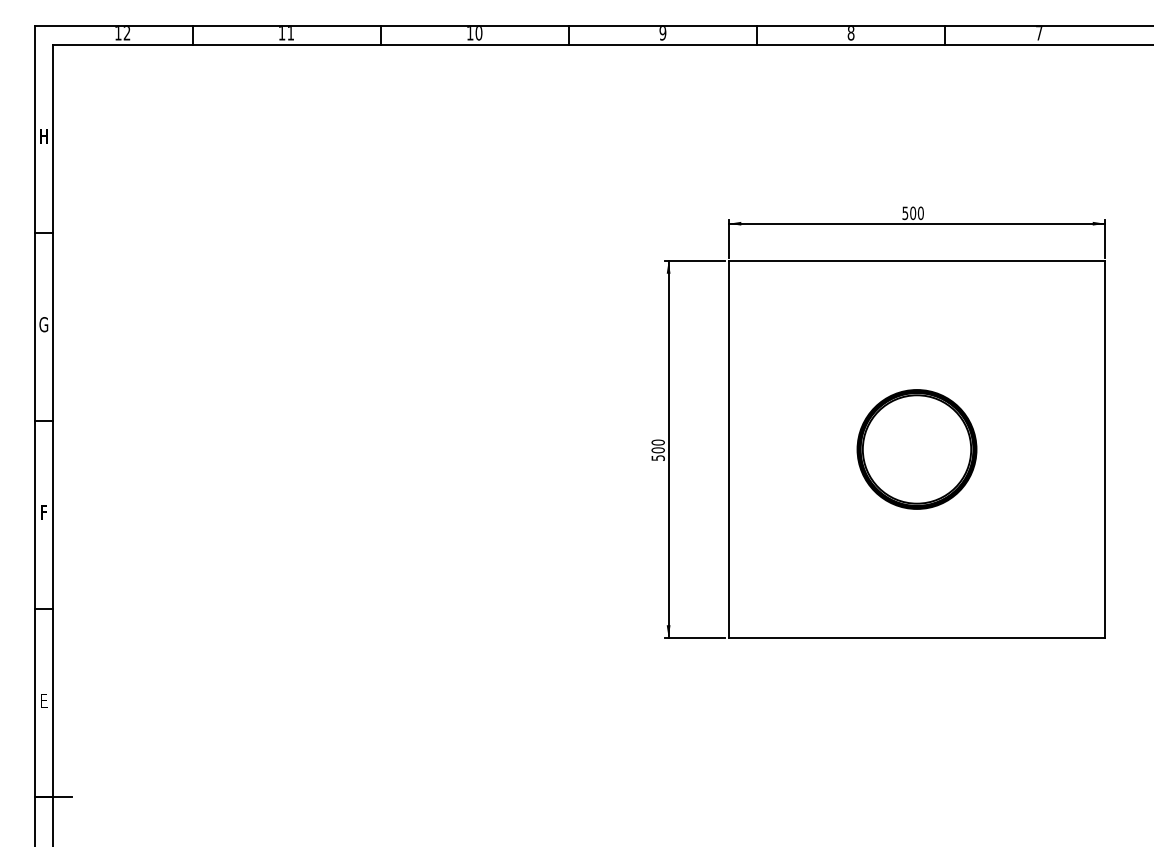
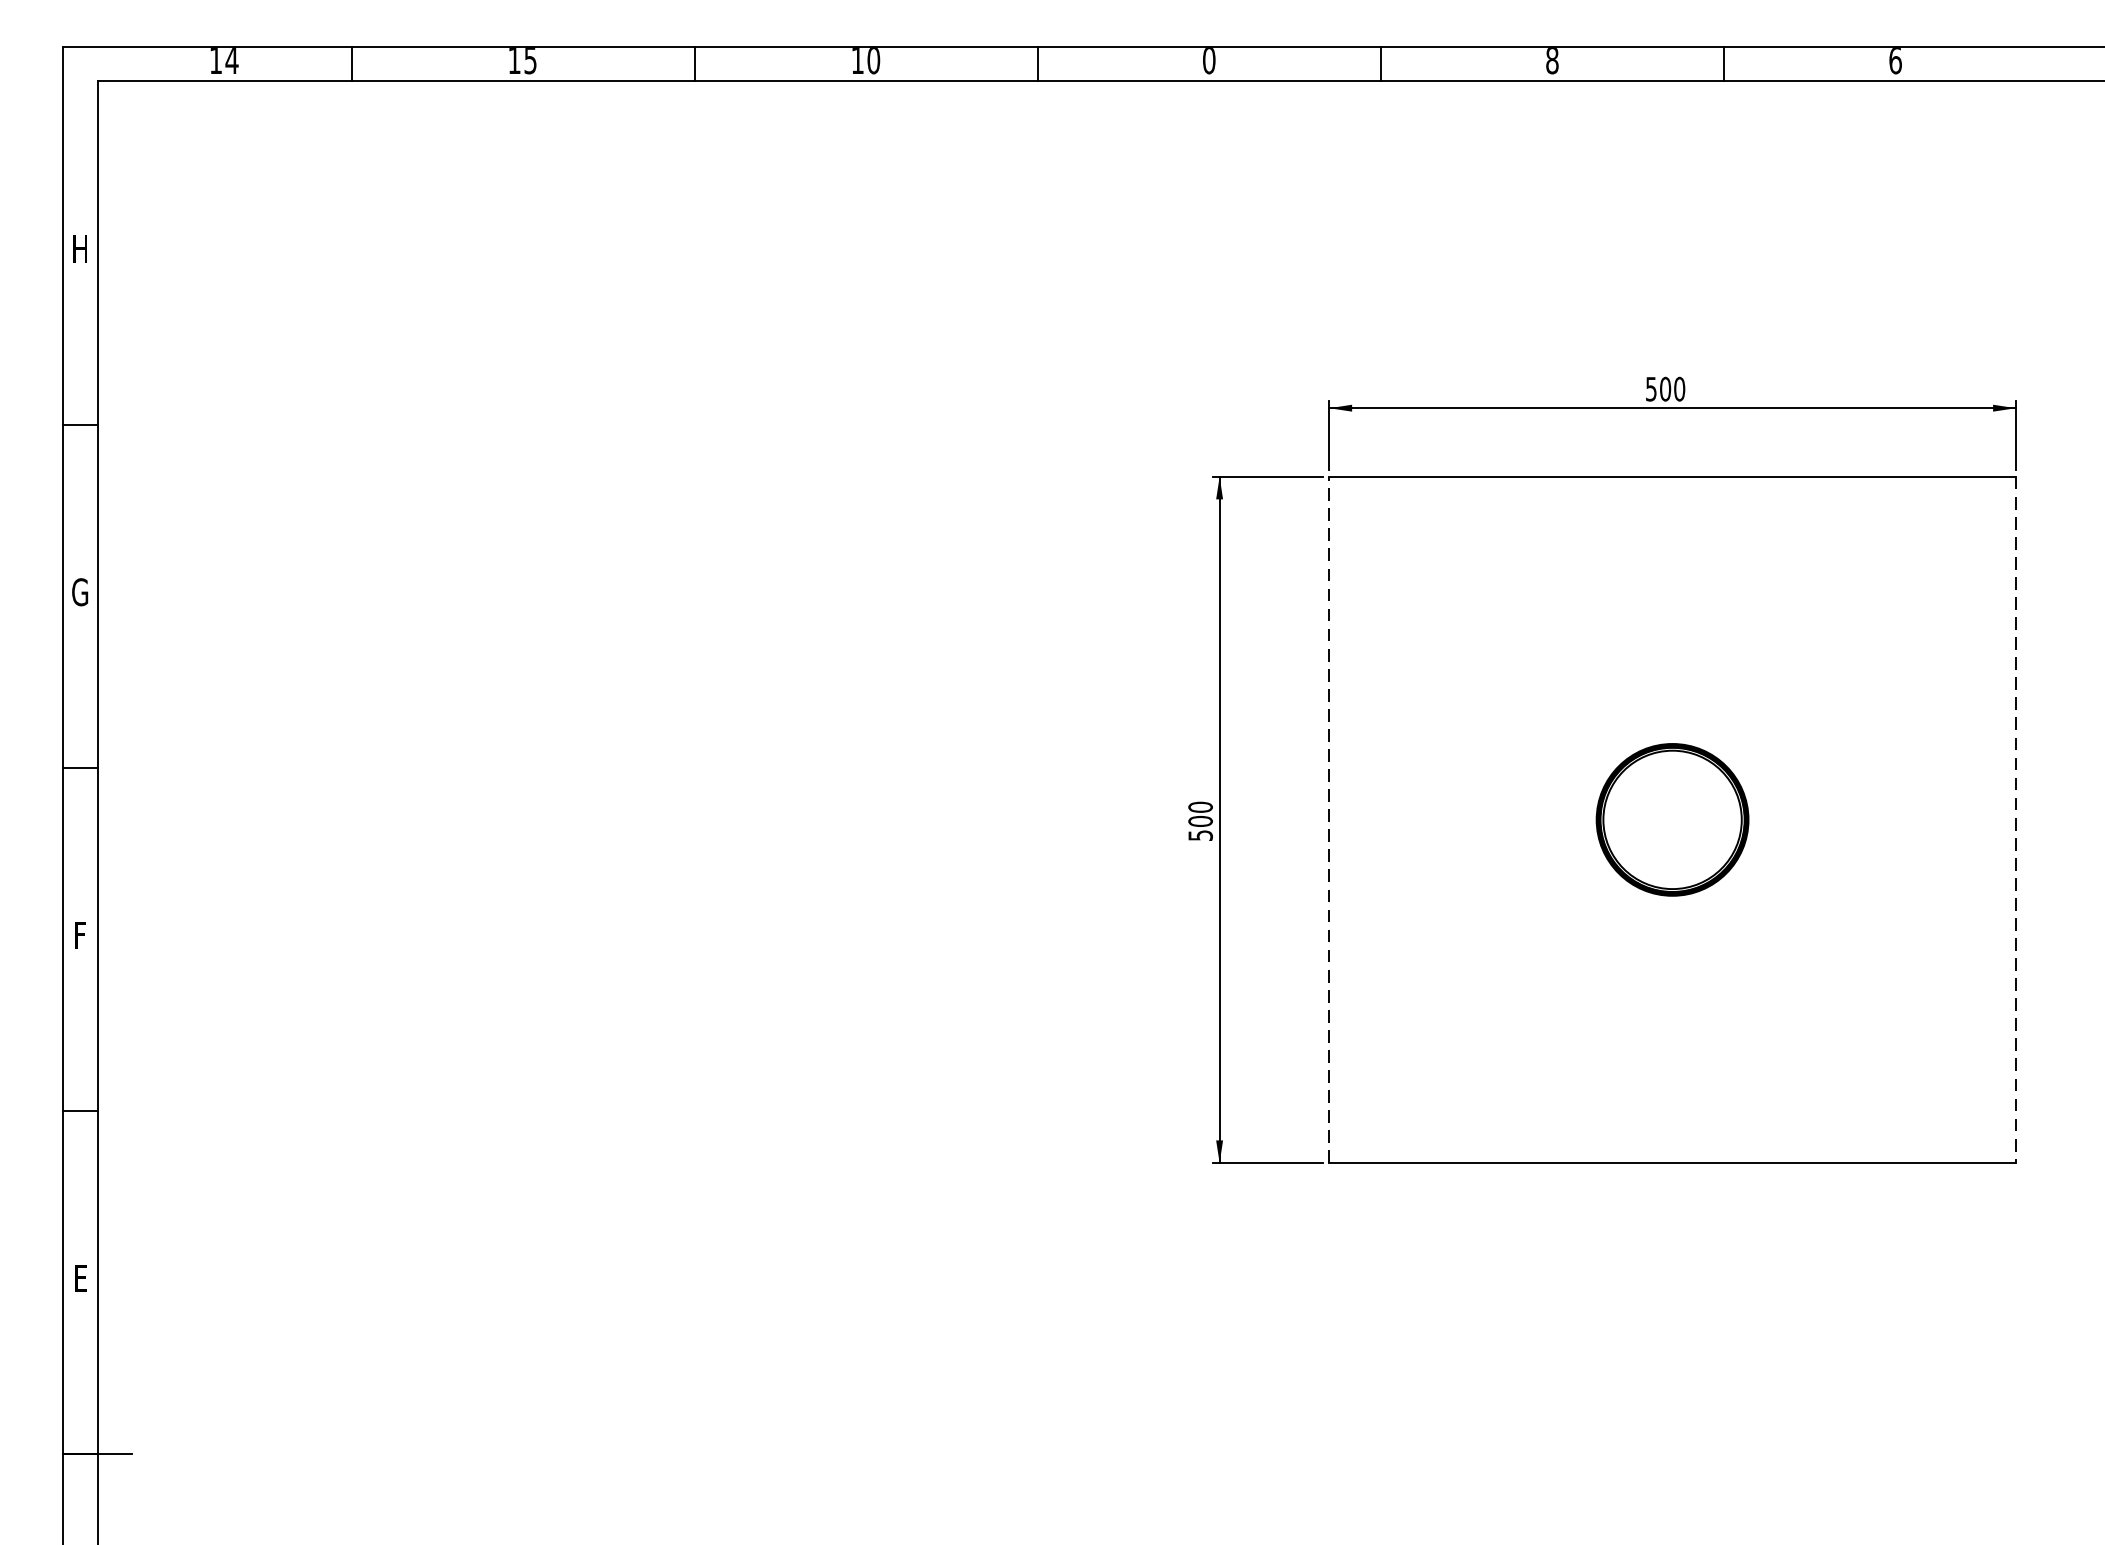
text: (126, 33) -> (230, 61), 12 -> 14
text: (290, 33) -> (530, 61), 11 -> 15
text: (662, 33) -> (1208, 61), 9 -> 0
text: (1039, 33) -> (1895, 61), 7 -> 6
line: (728, 448) -> (1328, 818), solid -> dashed
part: (916, 449) -> (1671, 819), size x0.7
line: (1105, 449) -> (2016, 819), solid -> dashed

